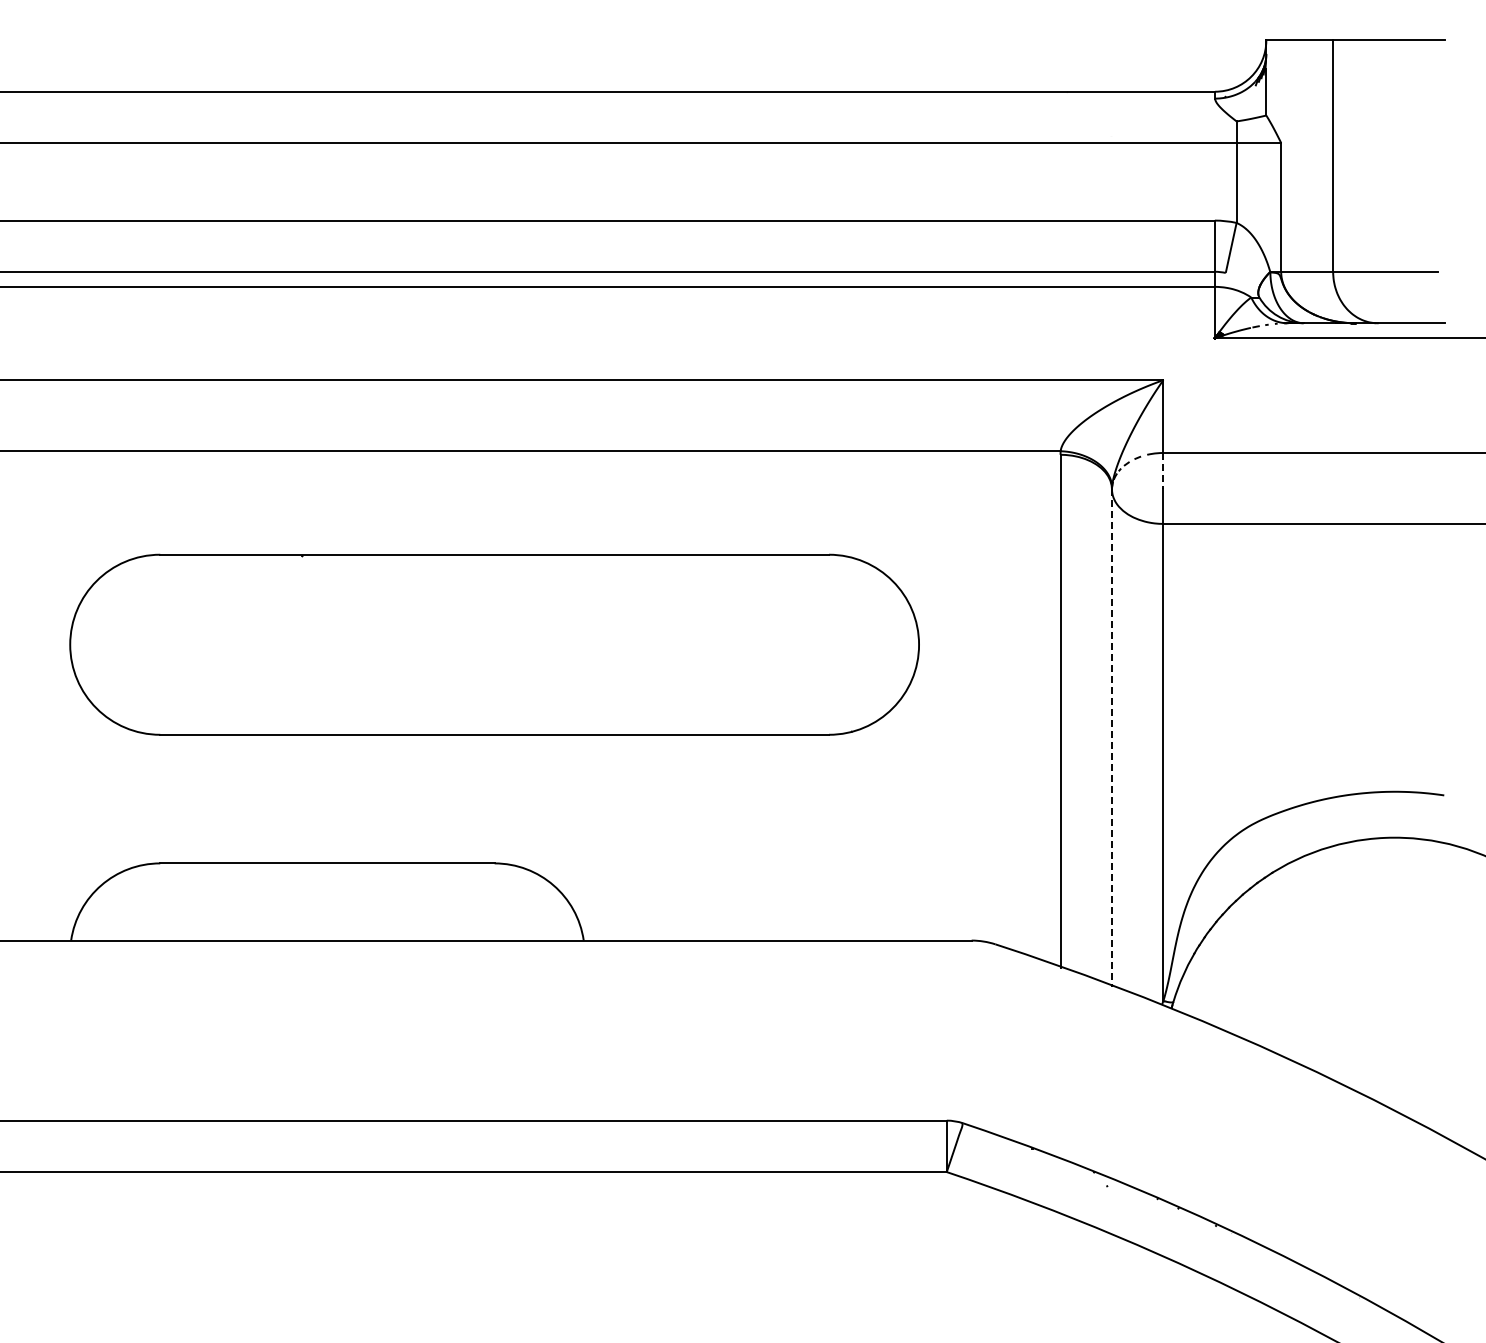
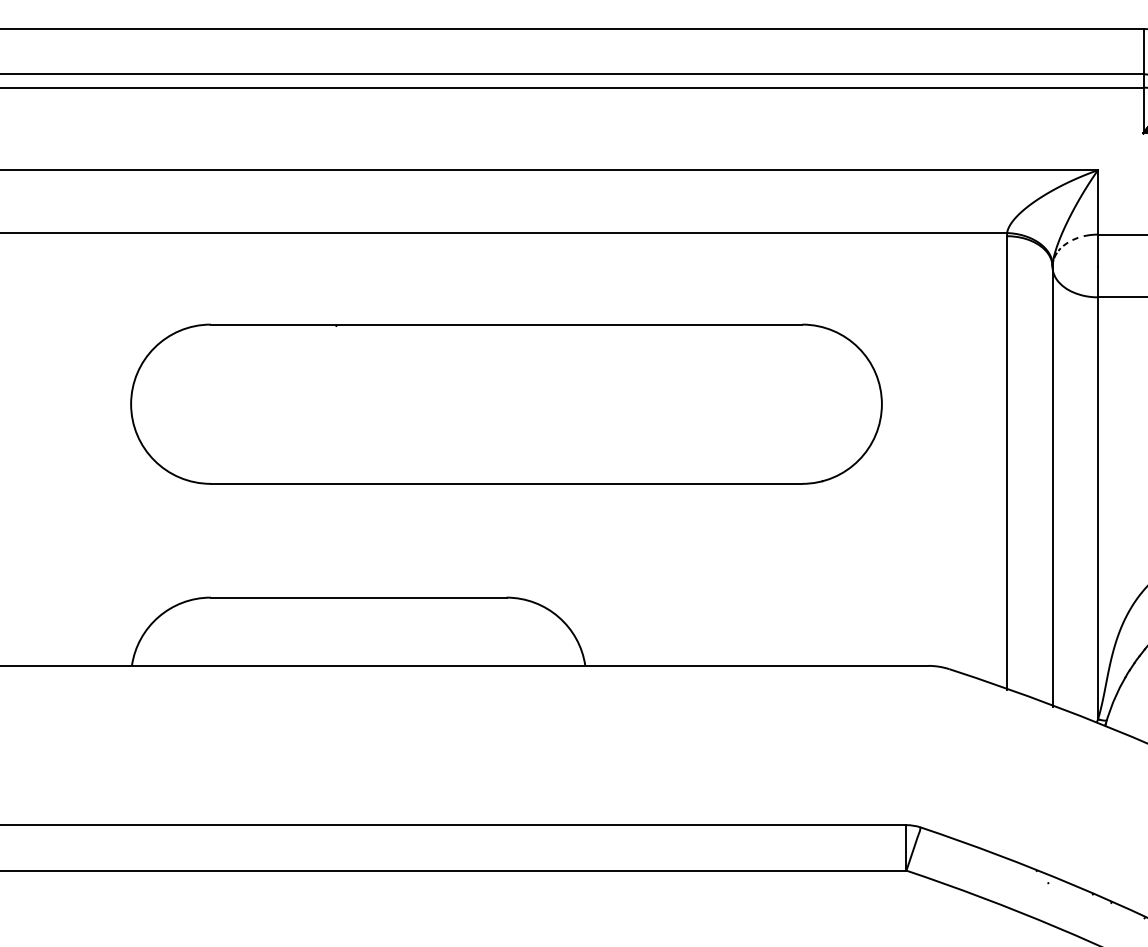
line: (1163, 471) -> (1098, 250), dashed -> solid
line: (1111, 738) -> (1052, 487), dashed -> solid

